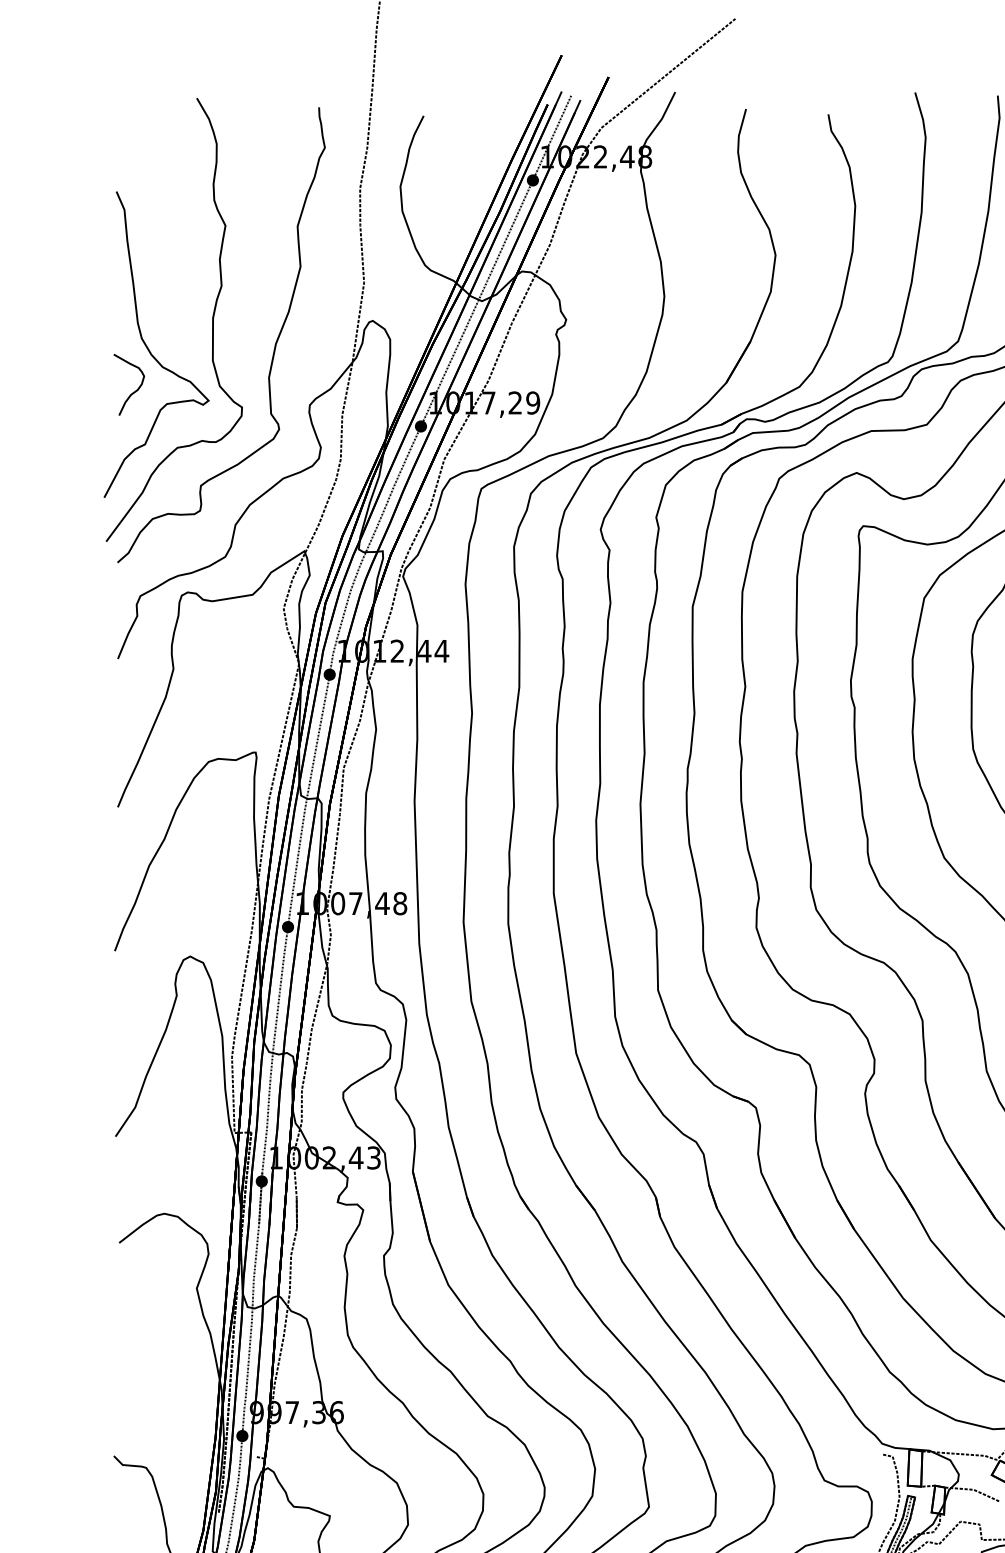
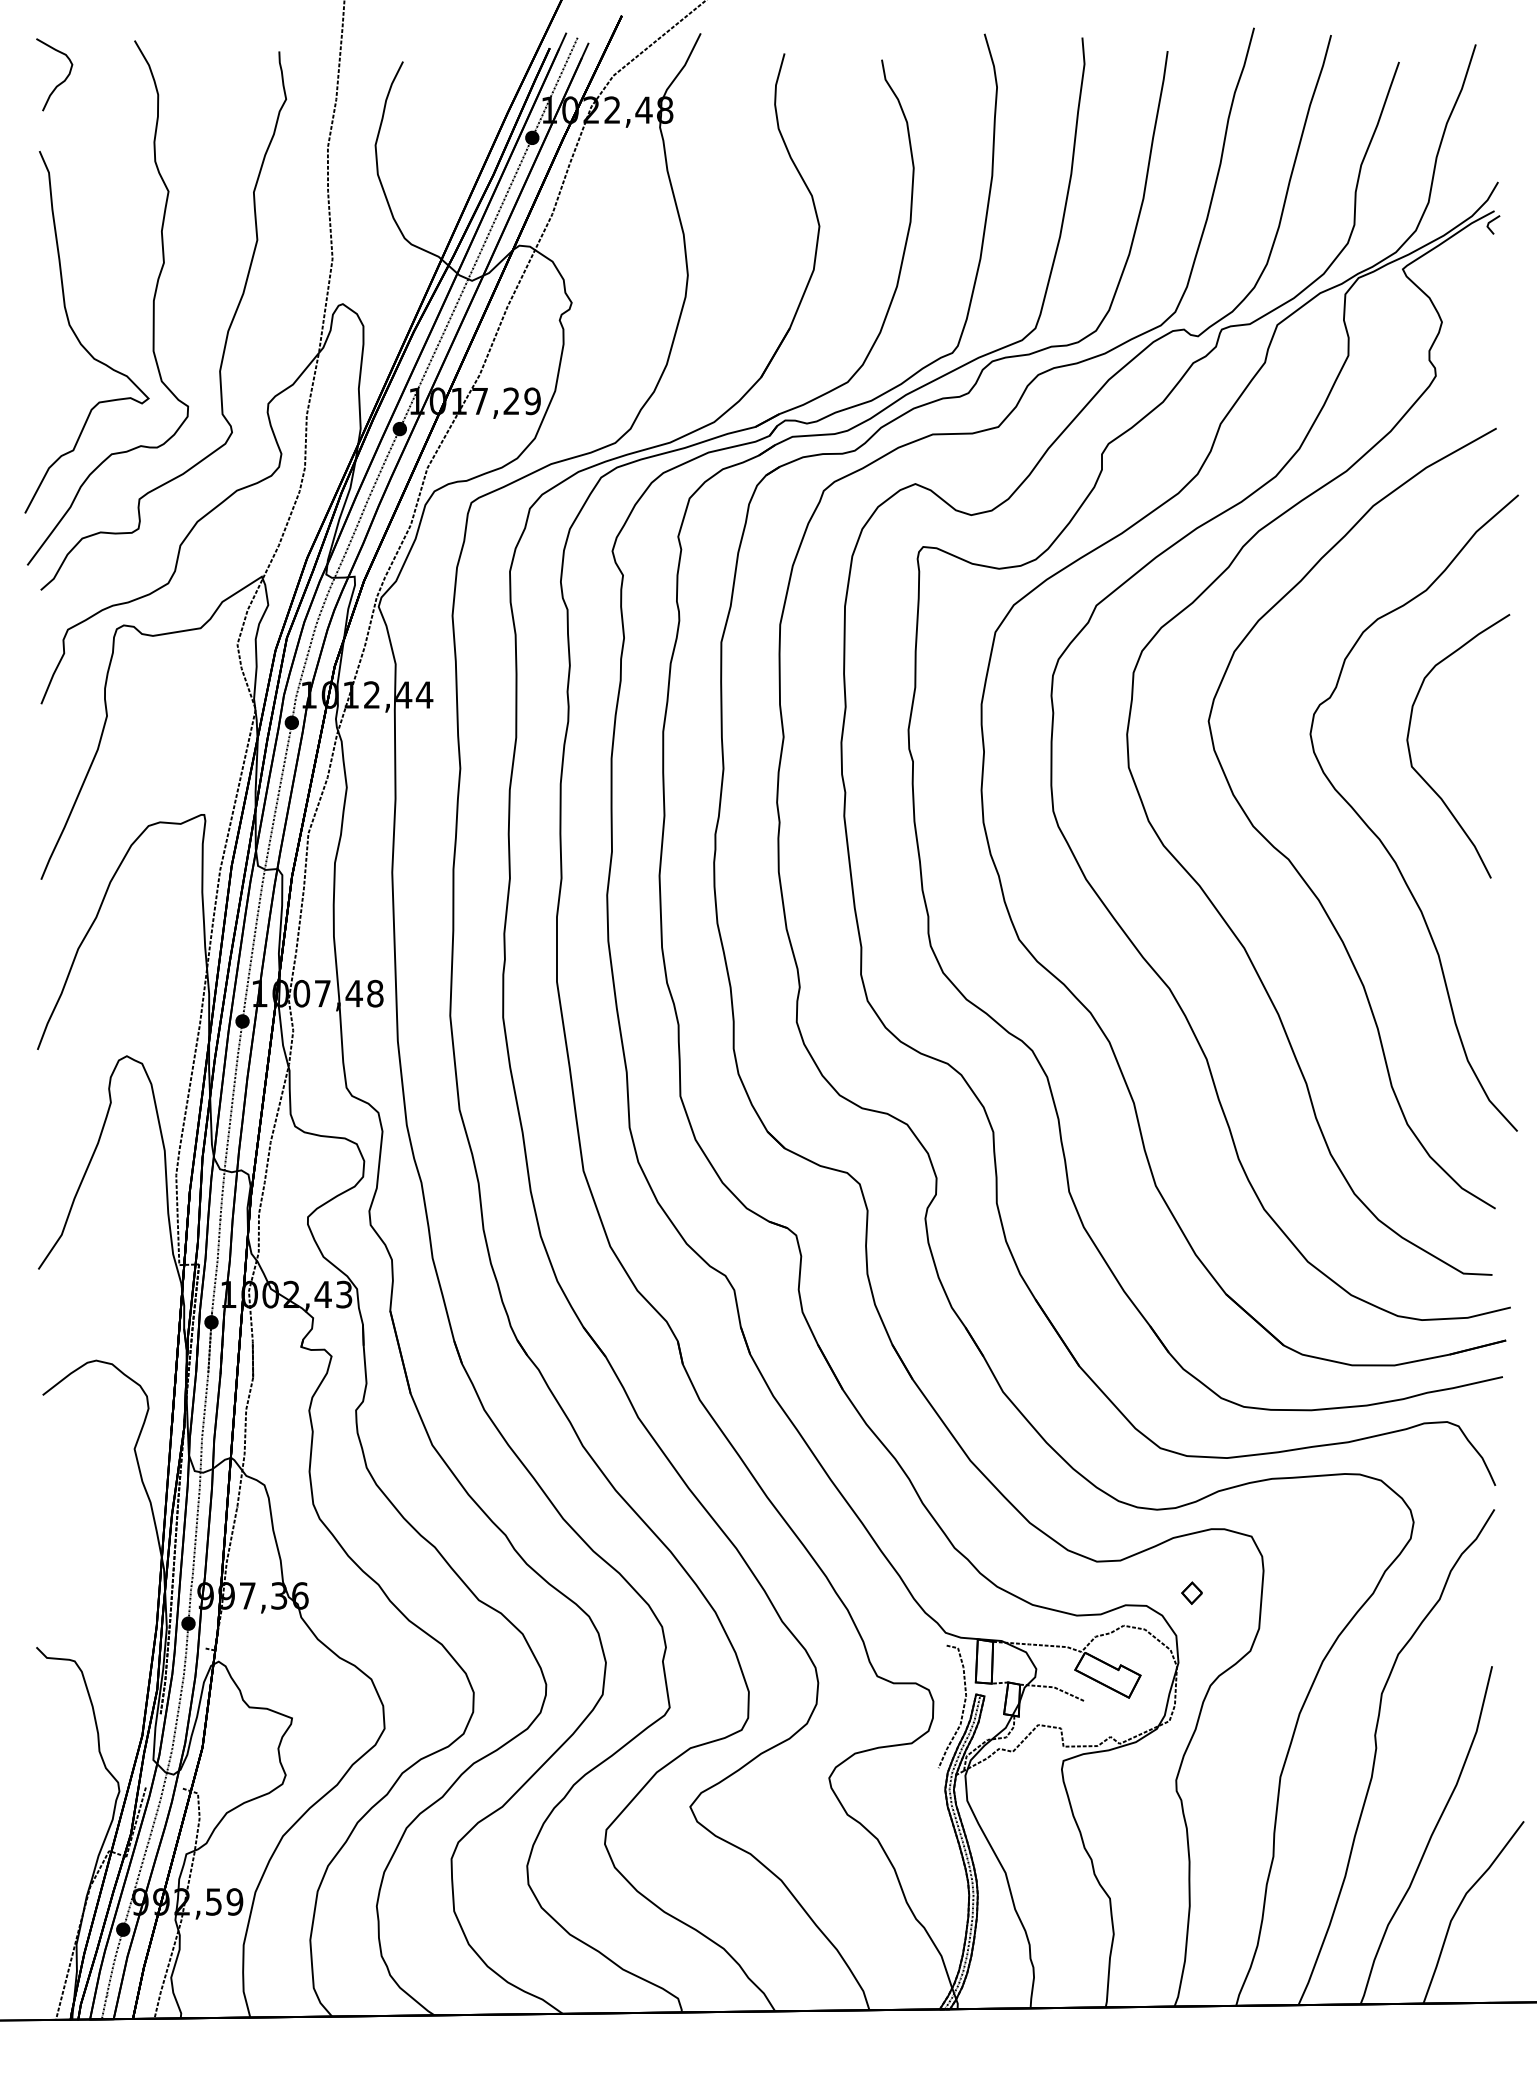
curve: (134, 391) -> (60, 82), moved

